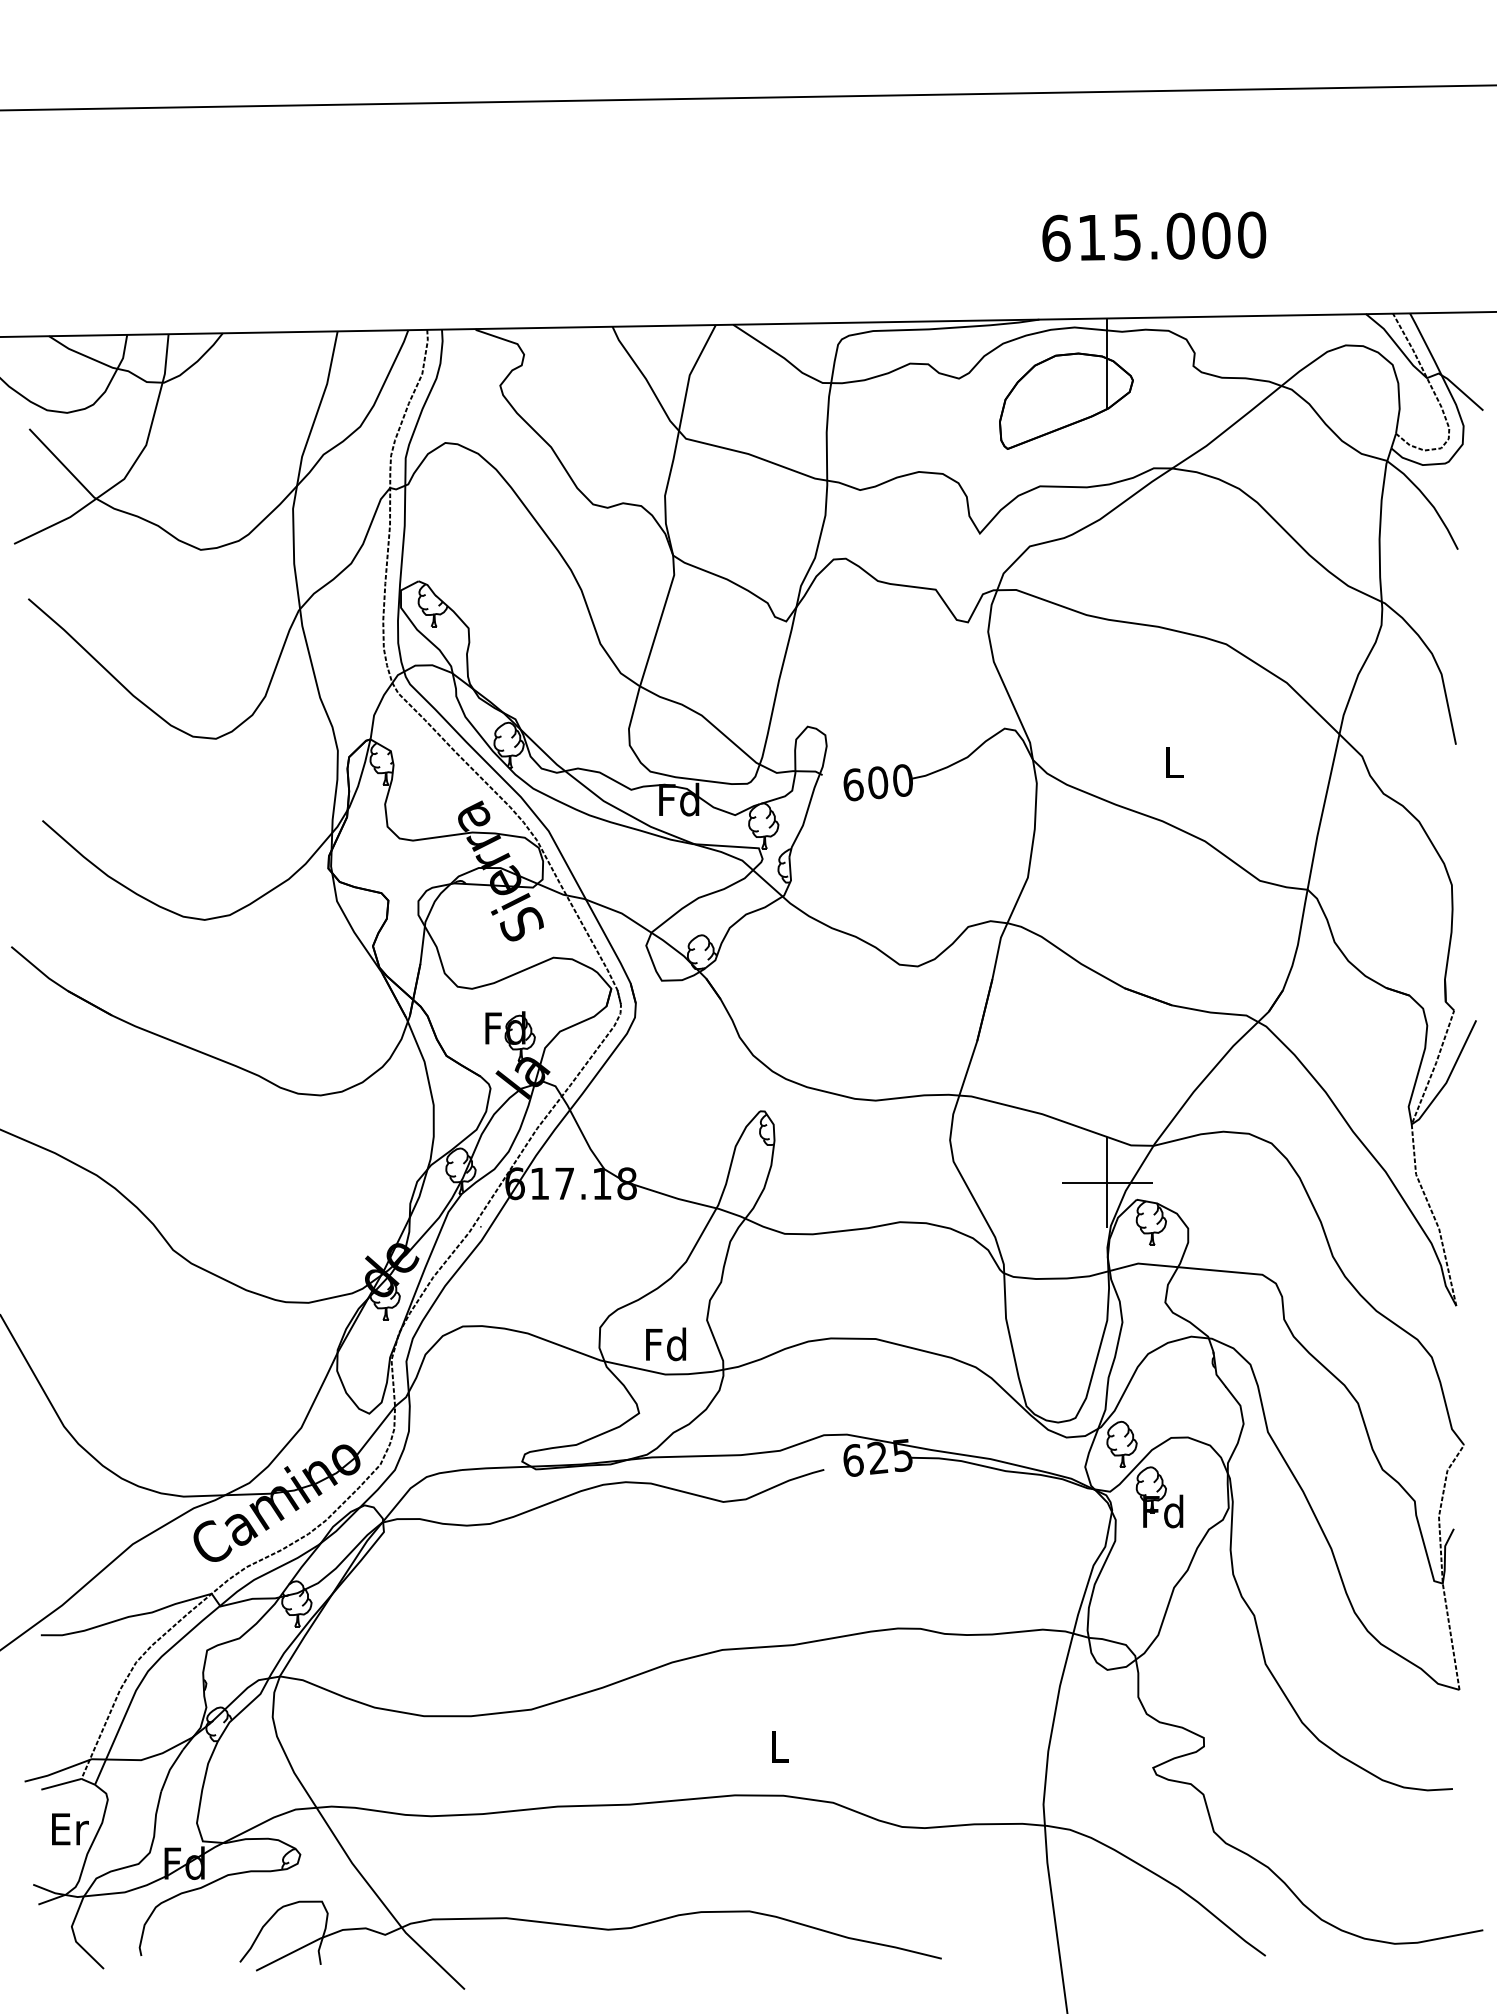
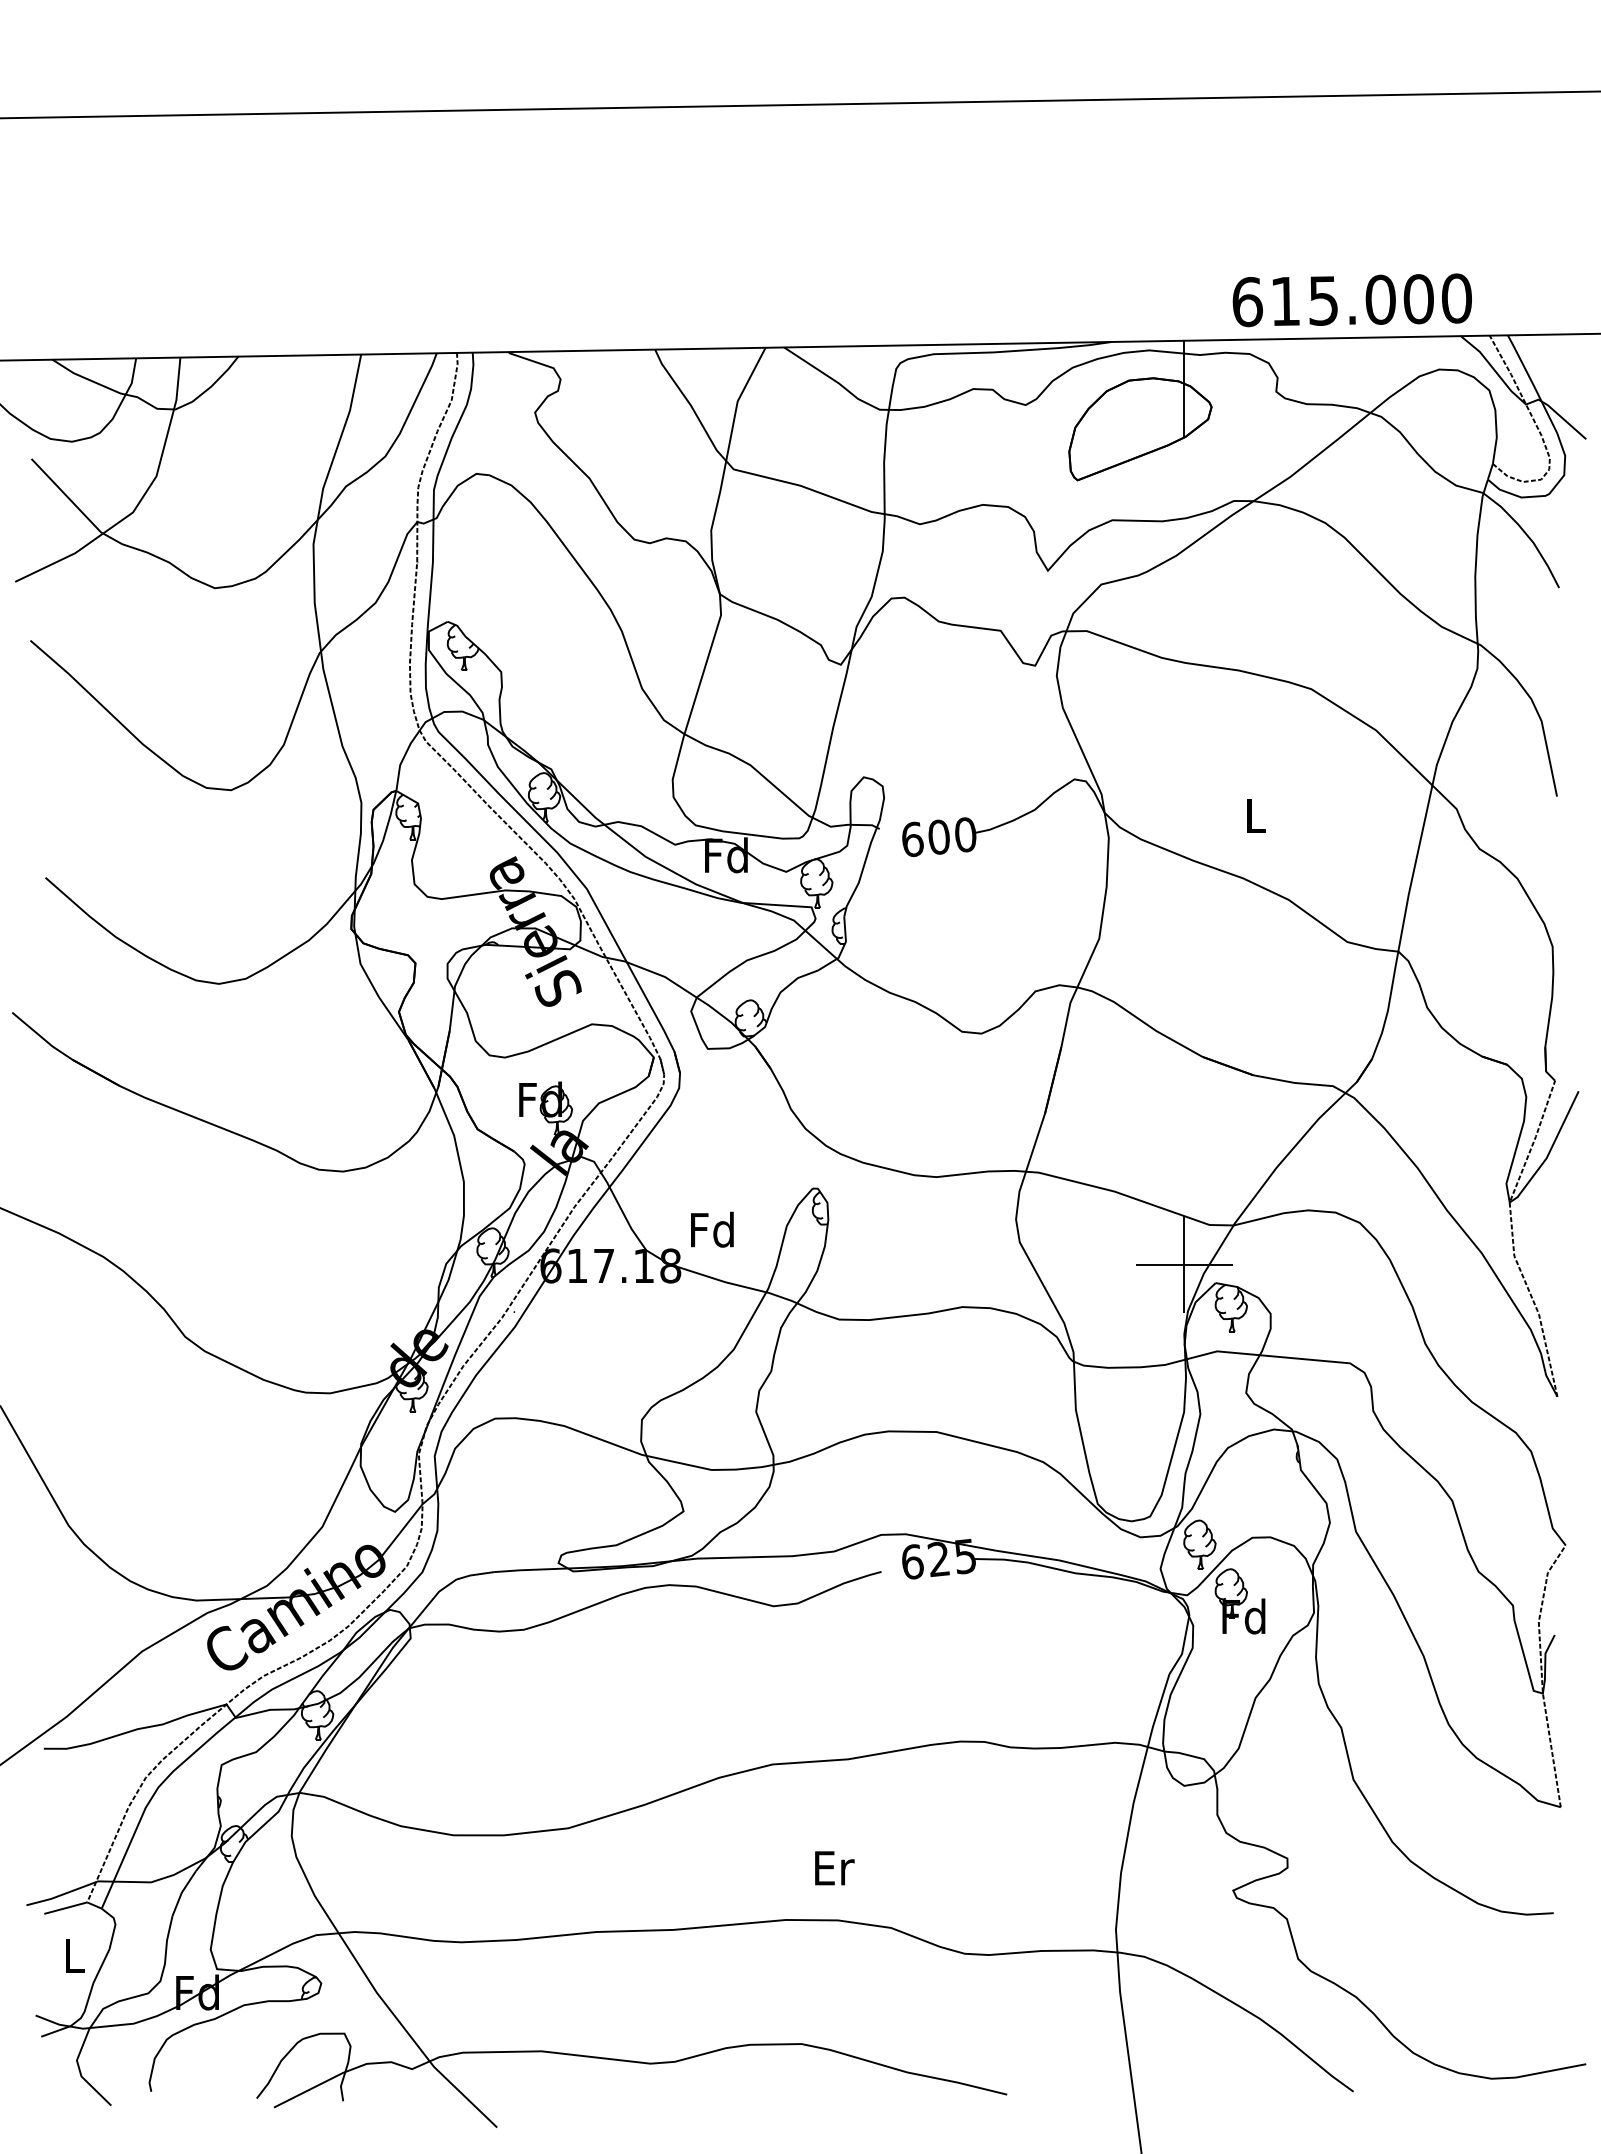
text: (1153, 236) -> (1351, 300), moved
text: (666, 1344) -> (712, 1229), moved
text: (780, 1747) -> (834, 1868), L -> Er
text: (70, 1829) -> (75, 1956), Er -> L

